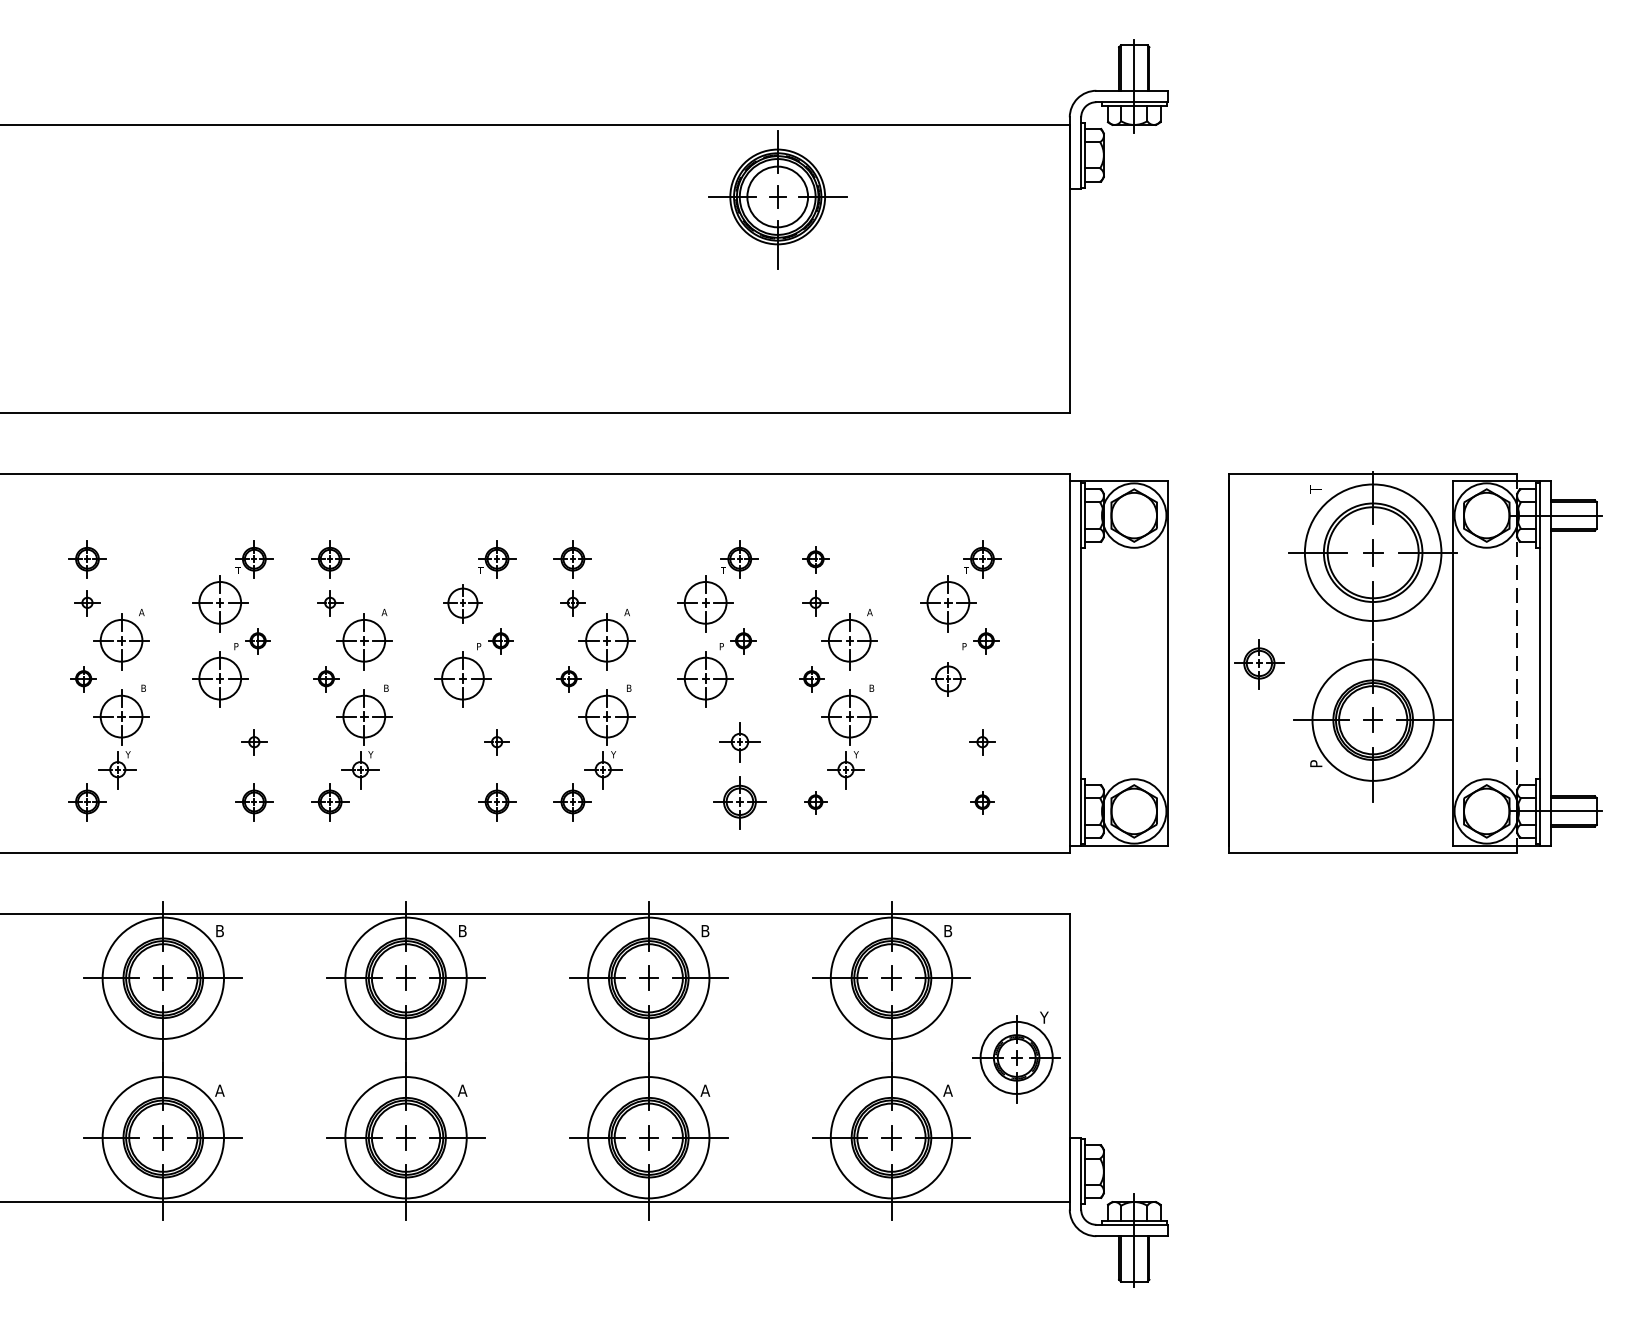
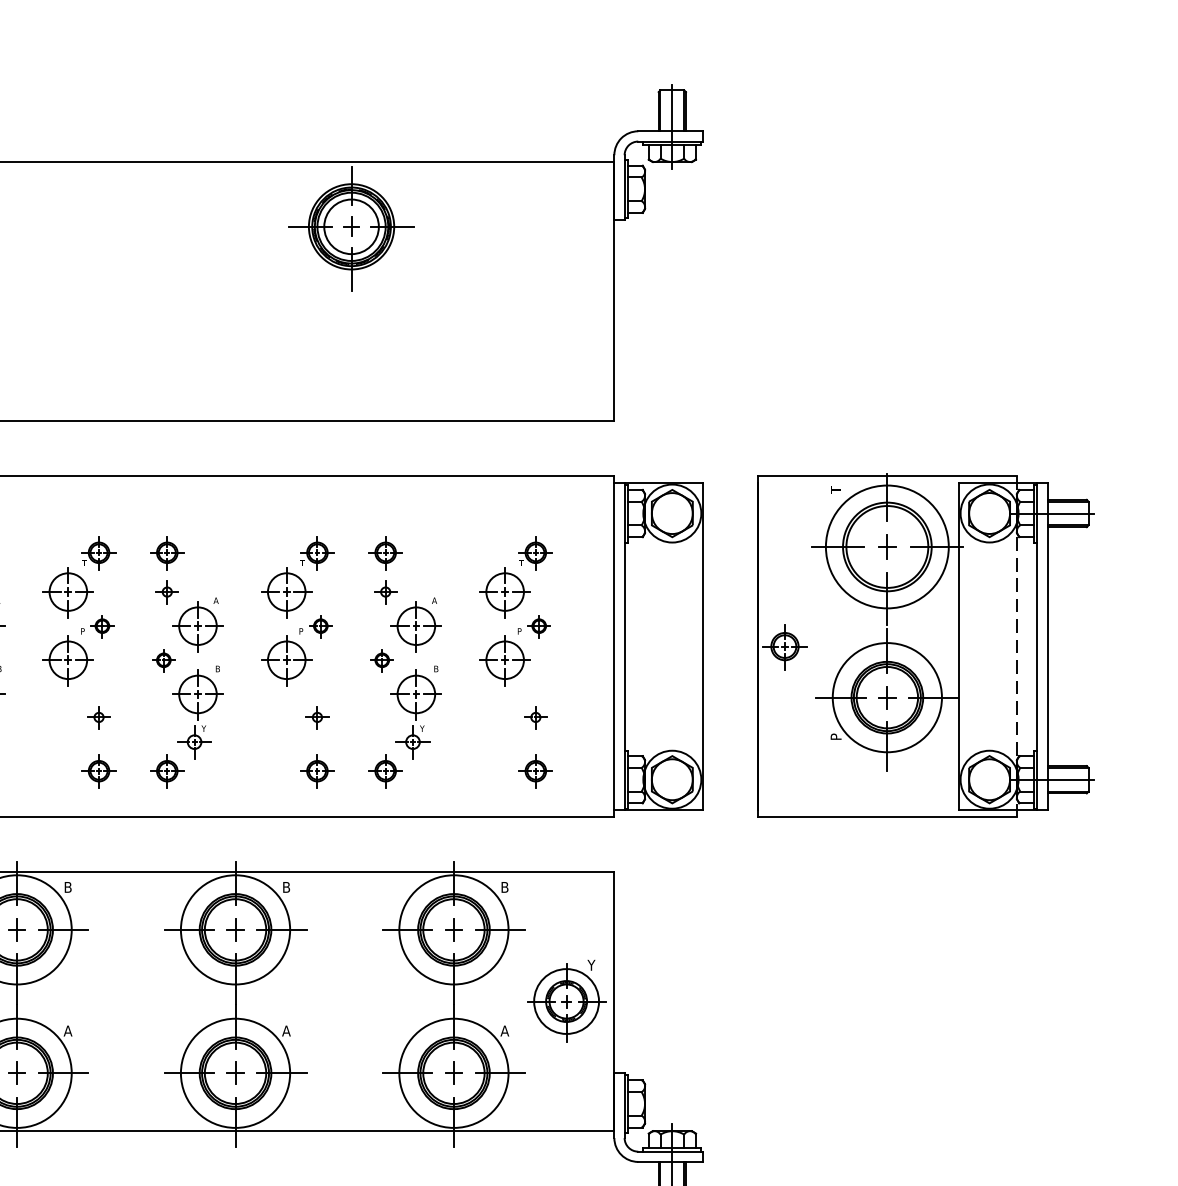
part: (815, 559) -> (385, 553), size x1.43
part: (462, 603) -> (67, 592), size x1.43
part: (948, 679) -> (505, 661), size x1.67
part: (739, 742) -> (317, 717), size x0.62
part: (739, 802) -> (317, 771), size x0.71
part: (815, 802) -> (385, 771), size x1.67
part: (982, 802) -> (535, 771), size x1.67

